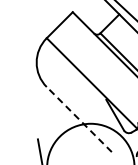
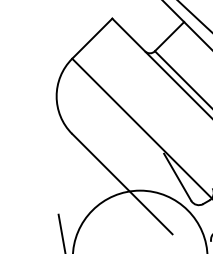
line: (79, 119) -> (122, 184), dashed -> solid

